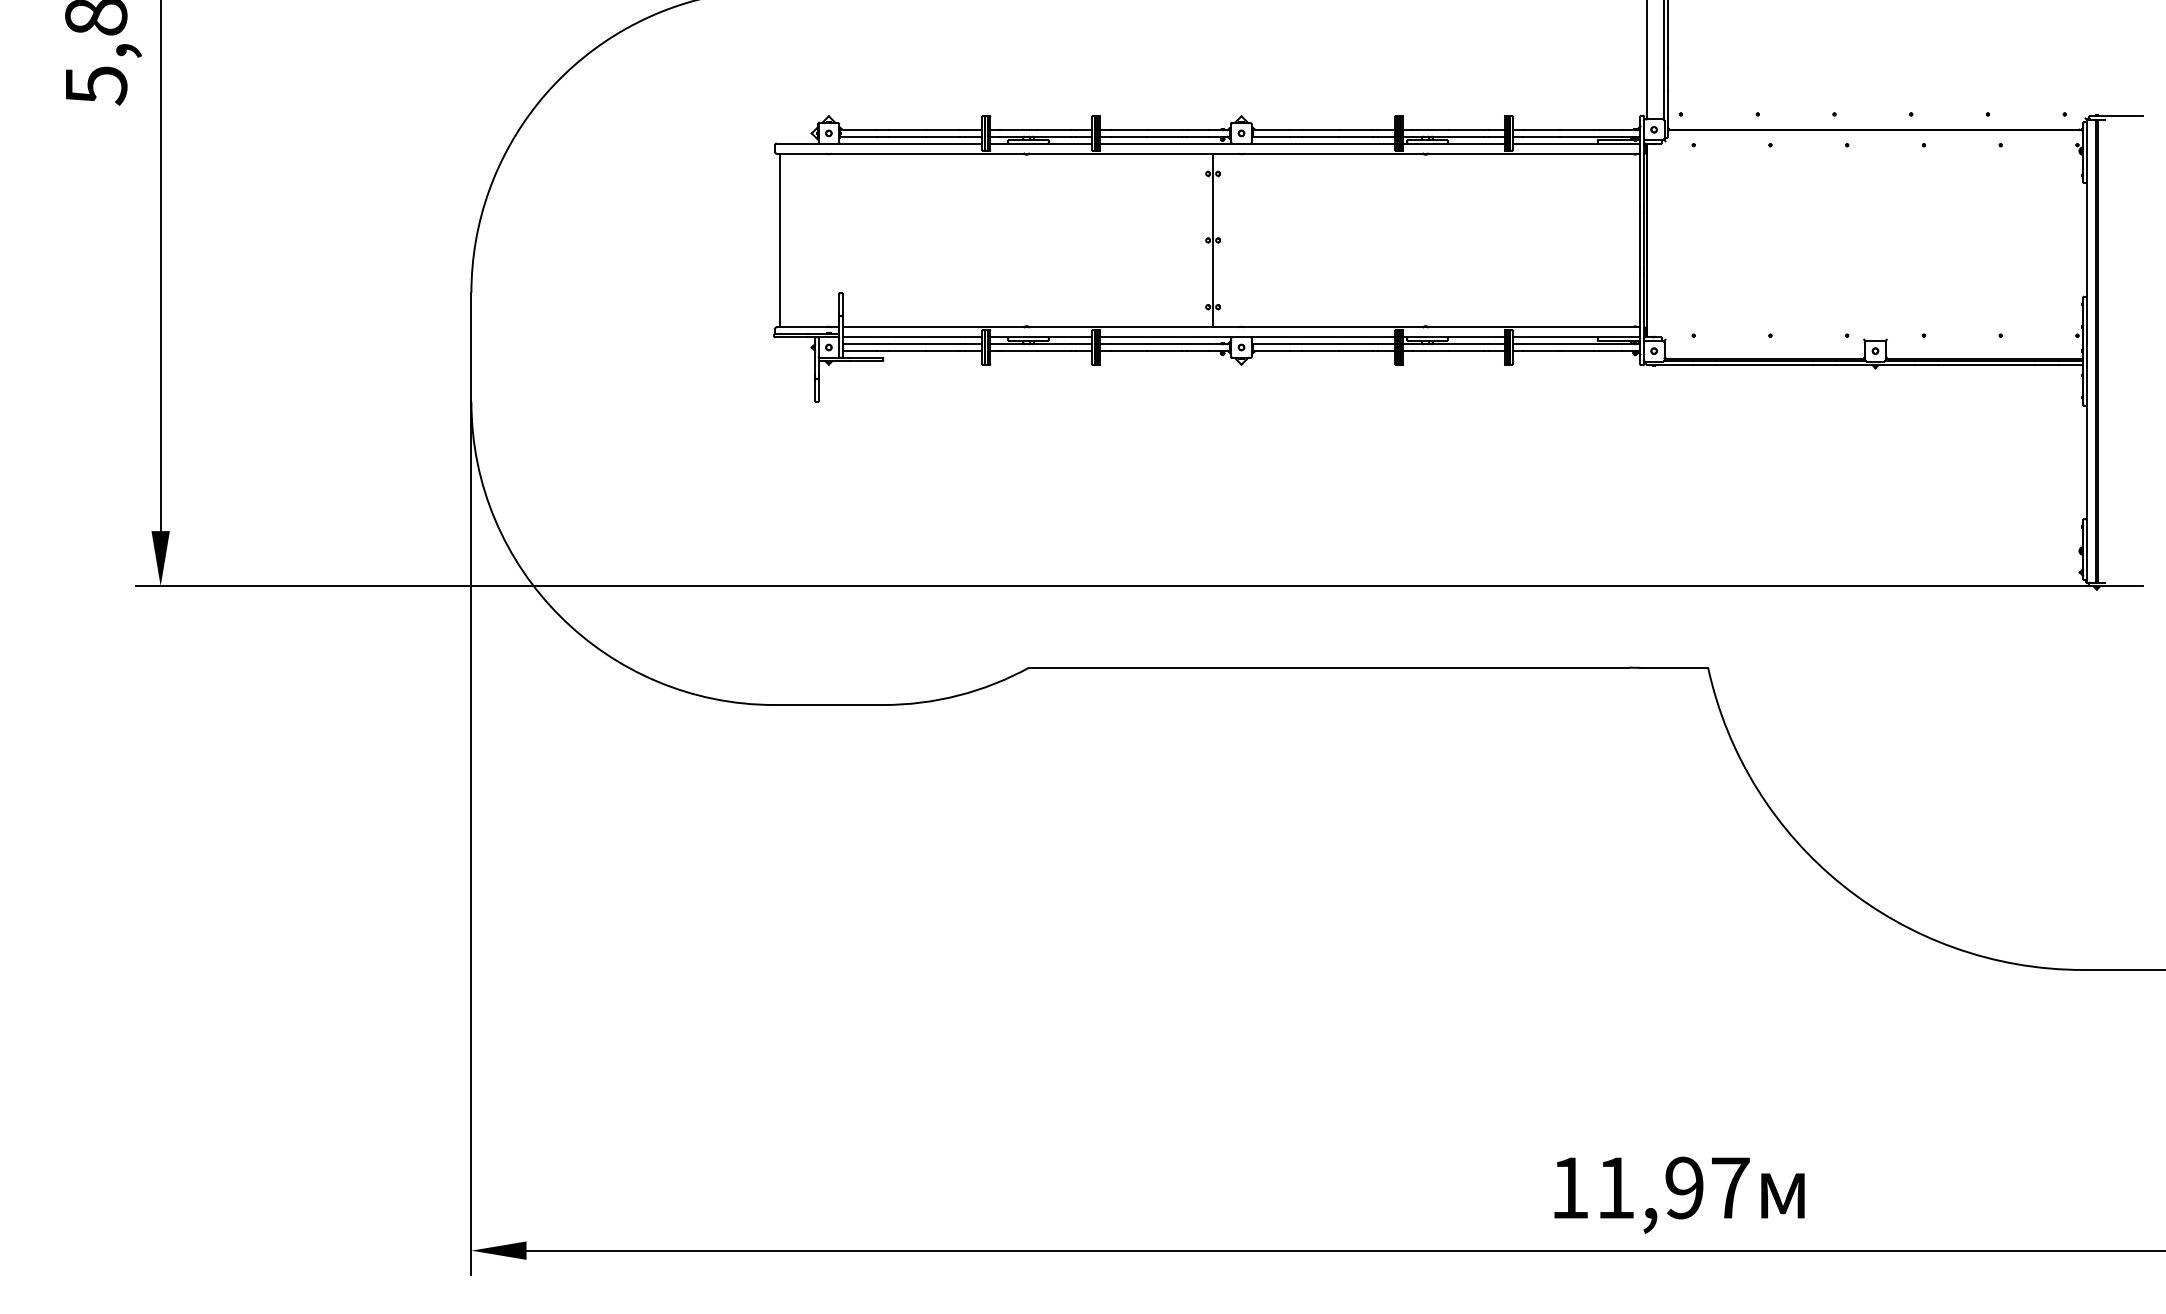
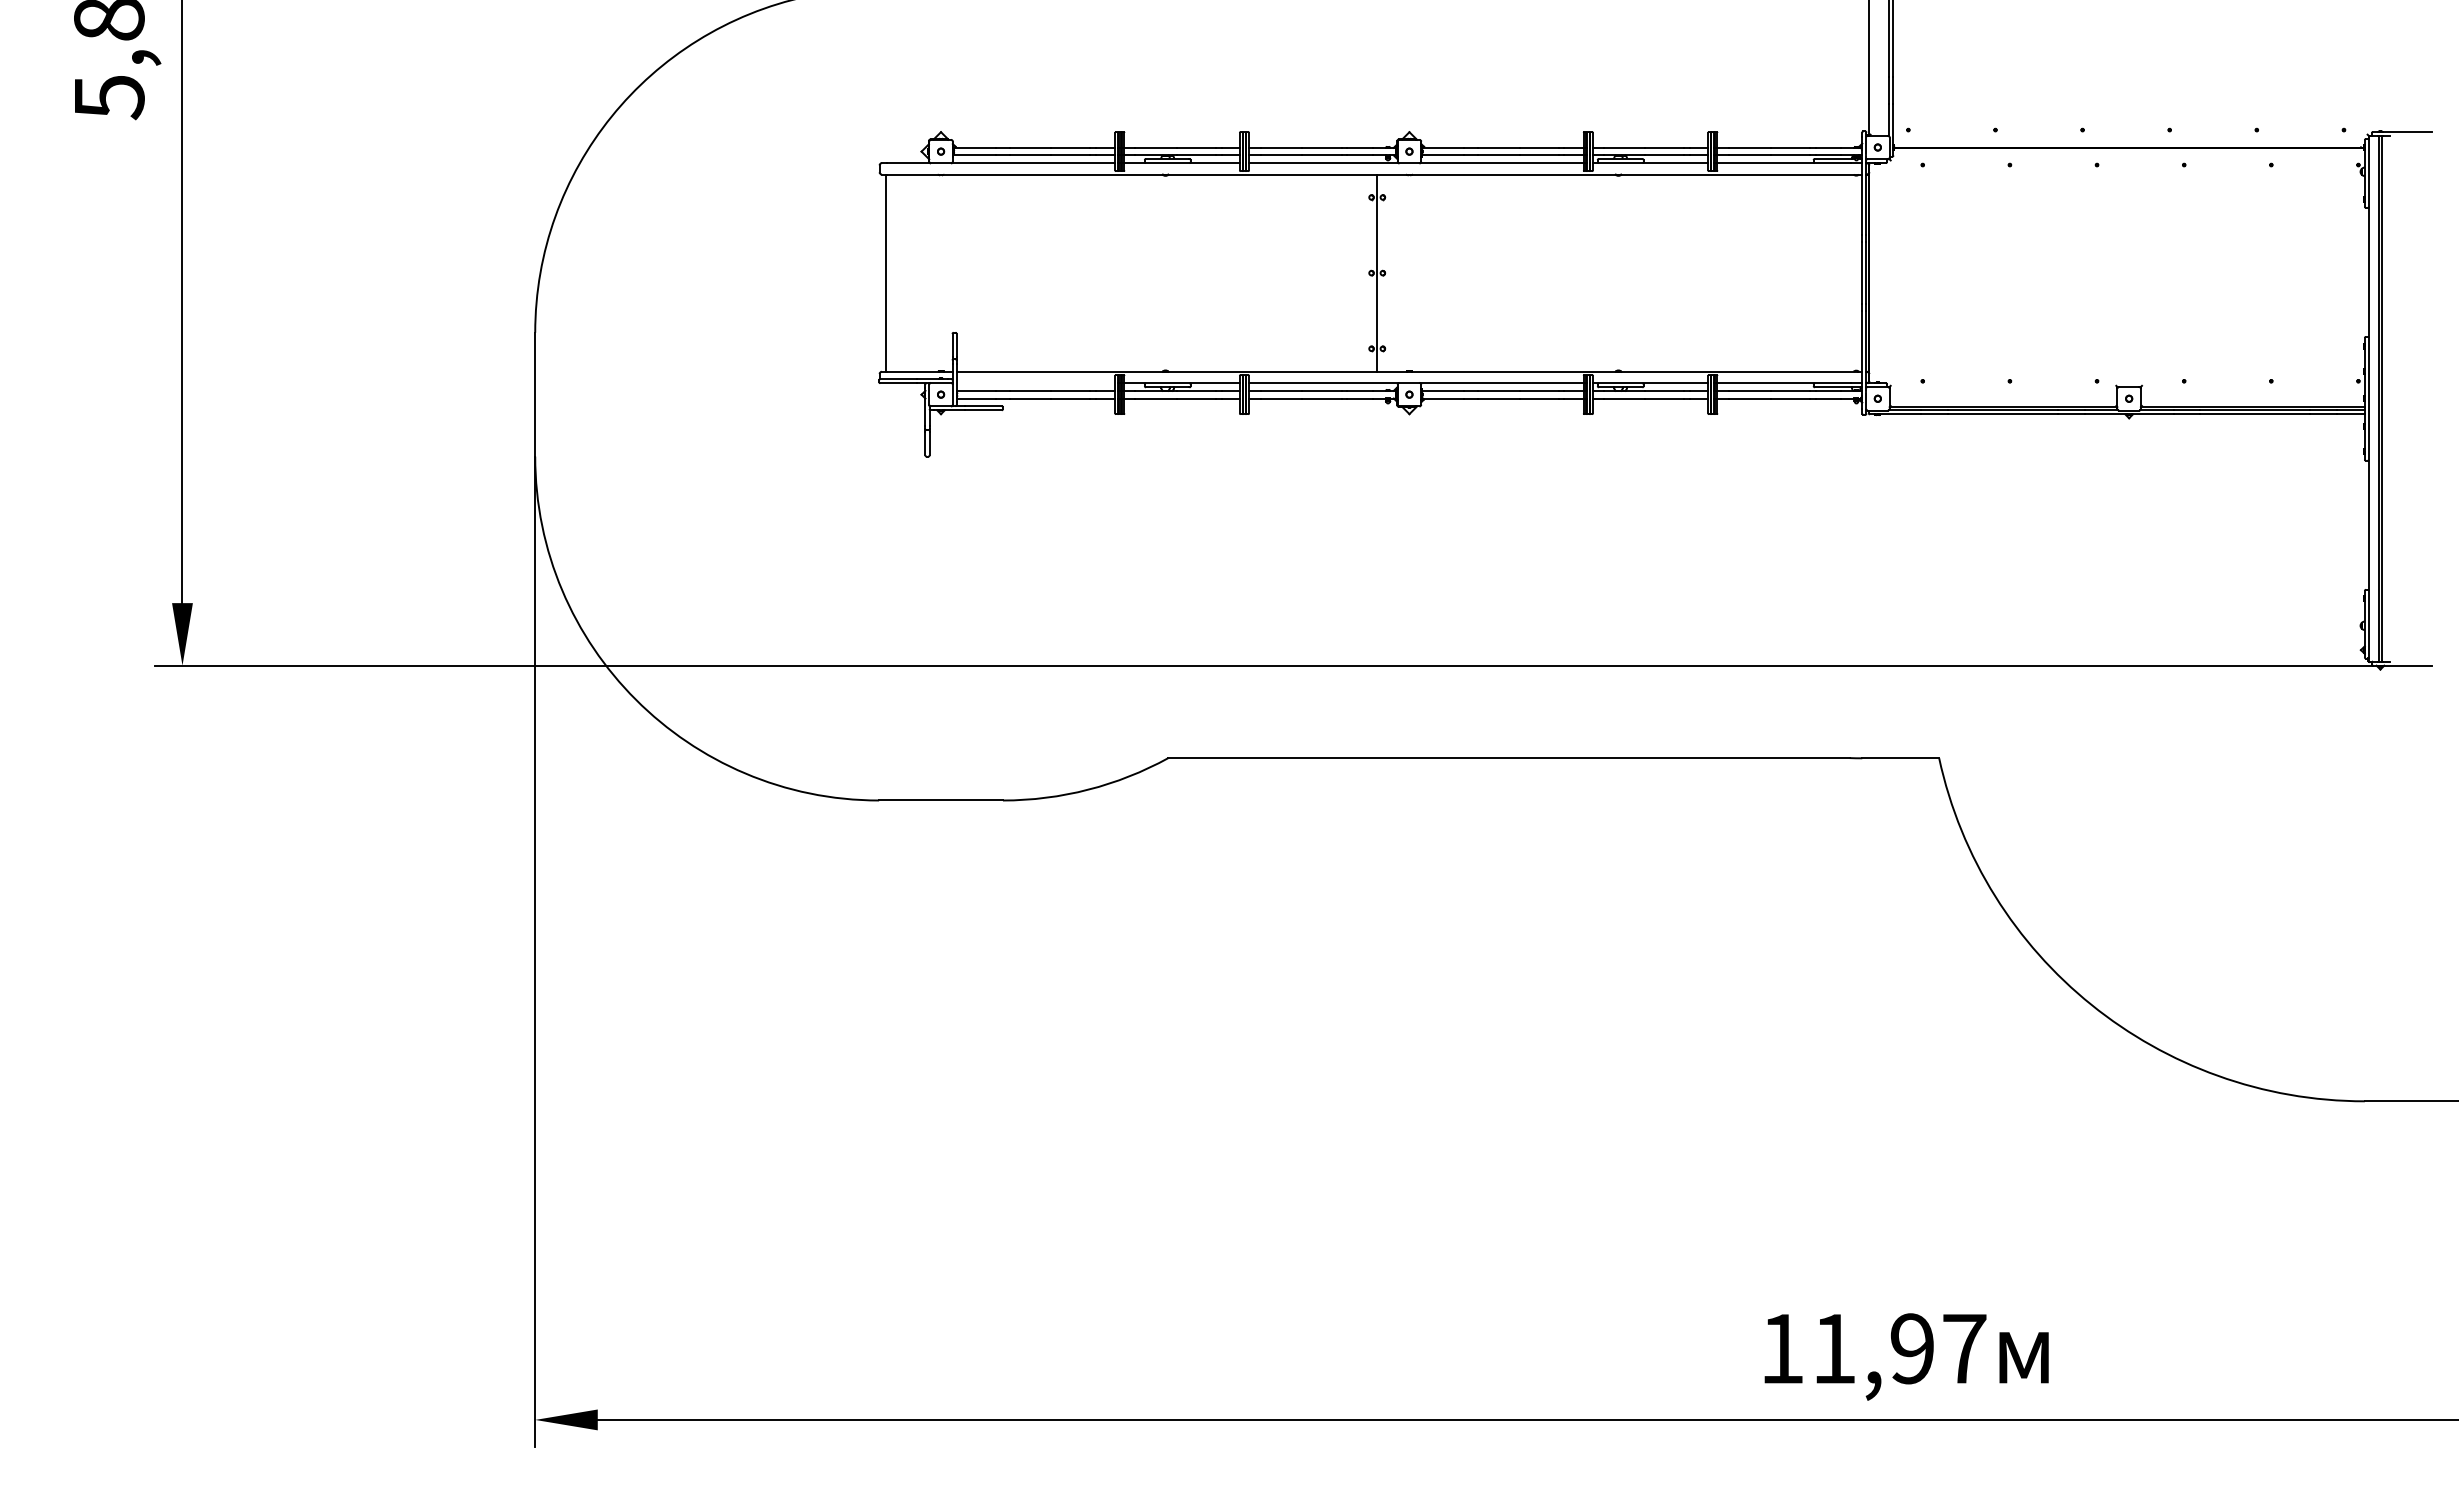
line: (912, 337) -> (1035, 383), removed

